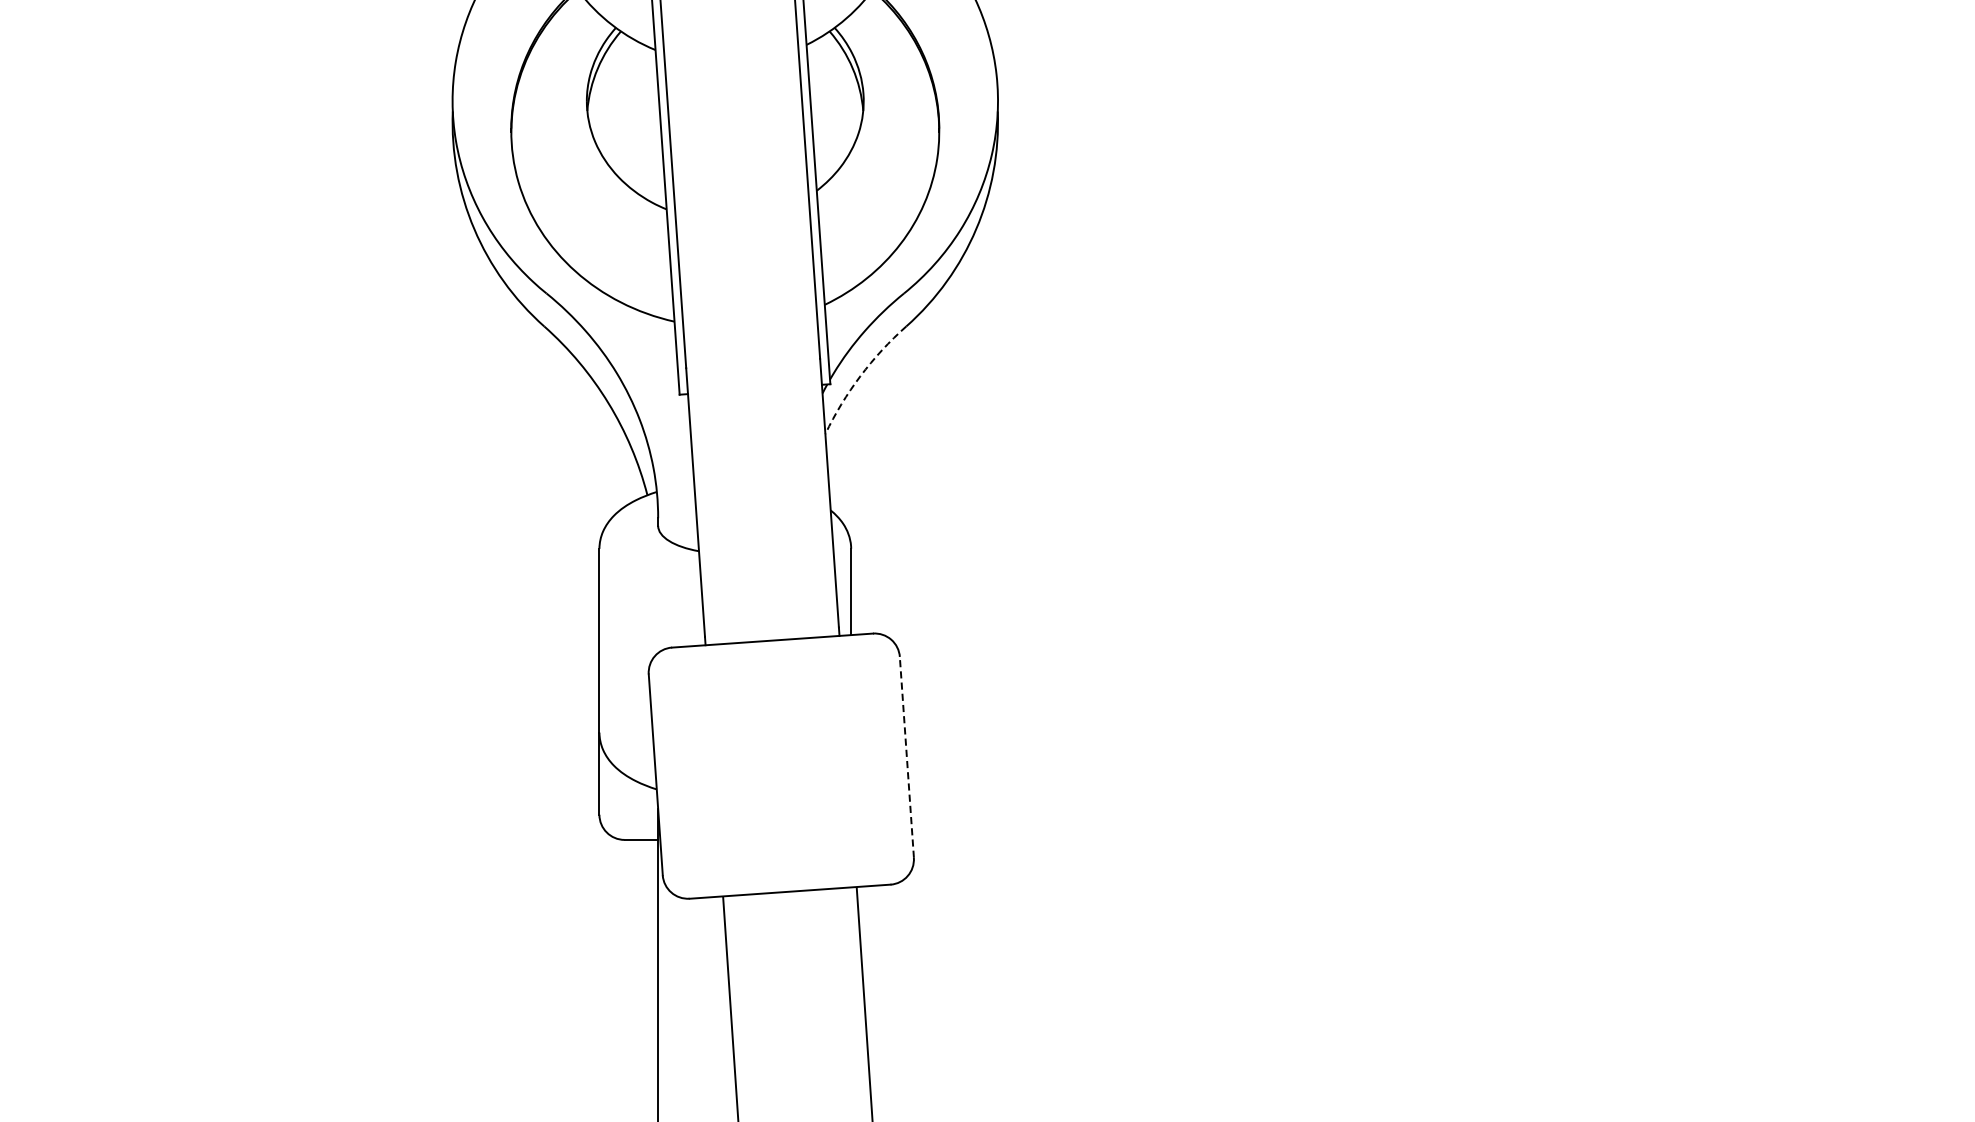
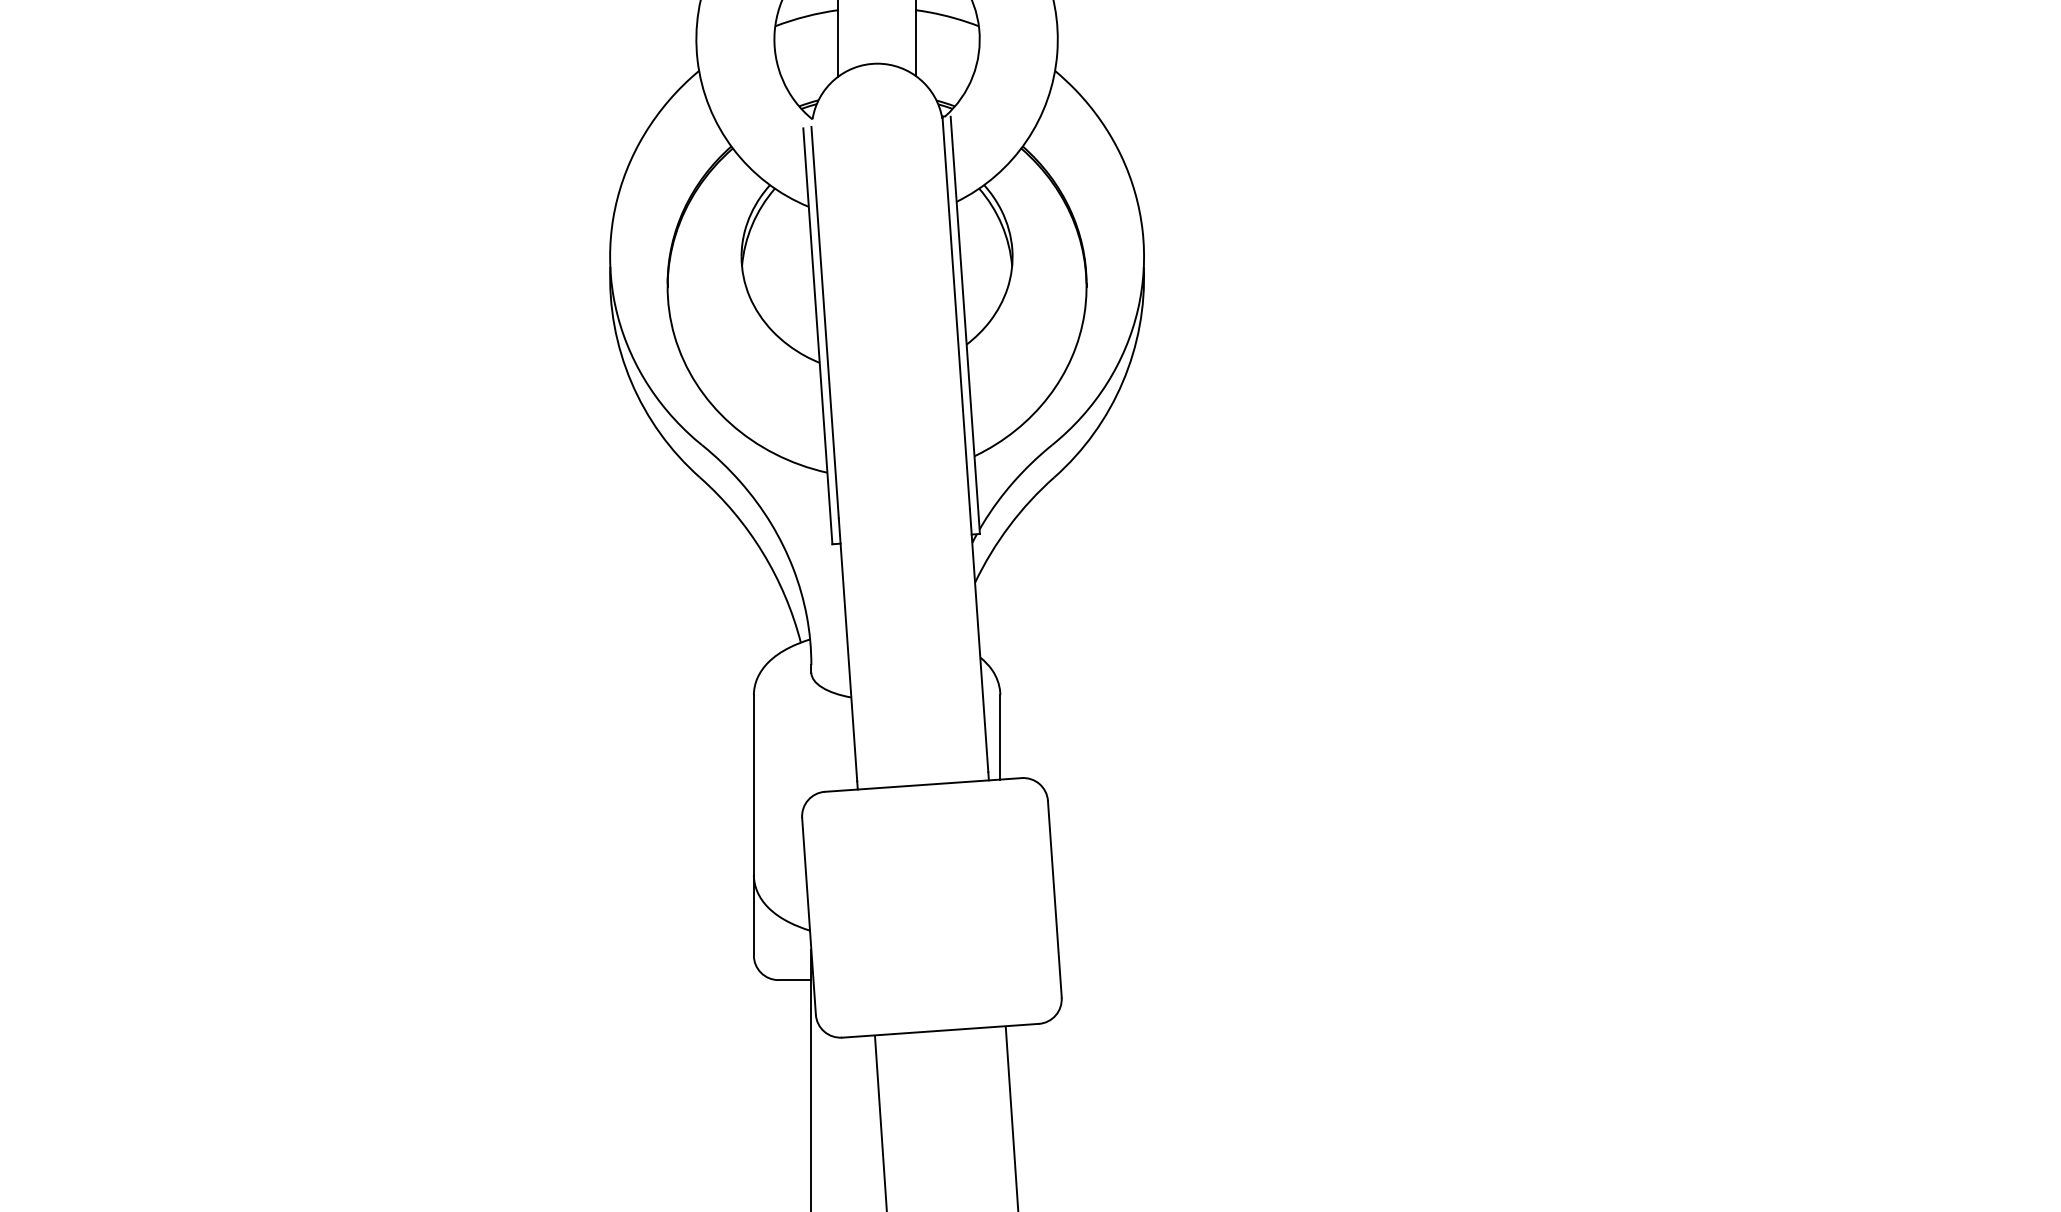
arc: (860, 376) -> (1009, 526), dashed -> solid
line: (906, 757) -> (1054, 899), dashed -> solid

